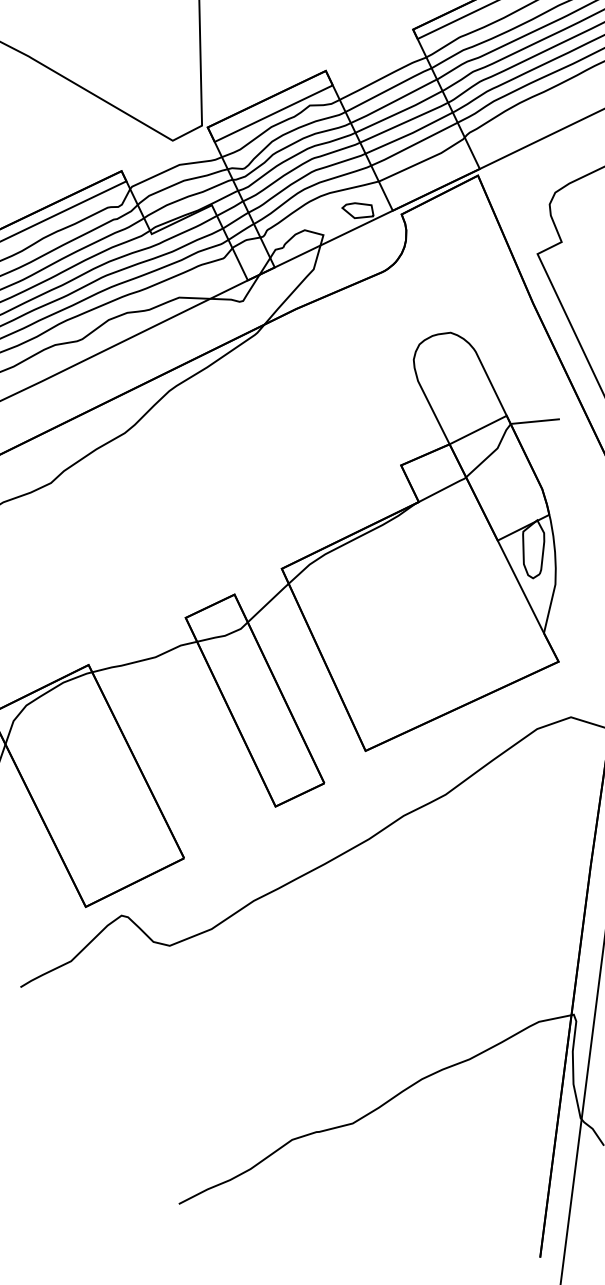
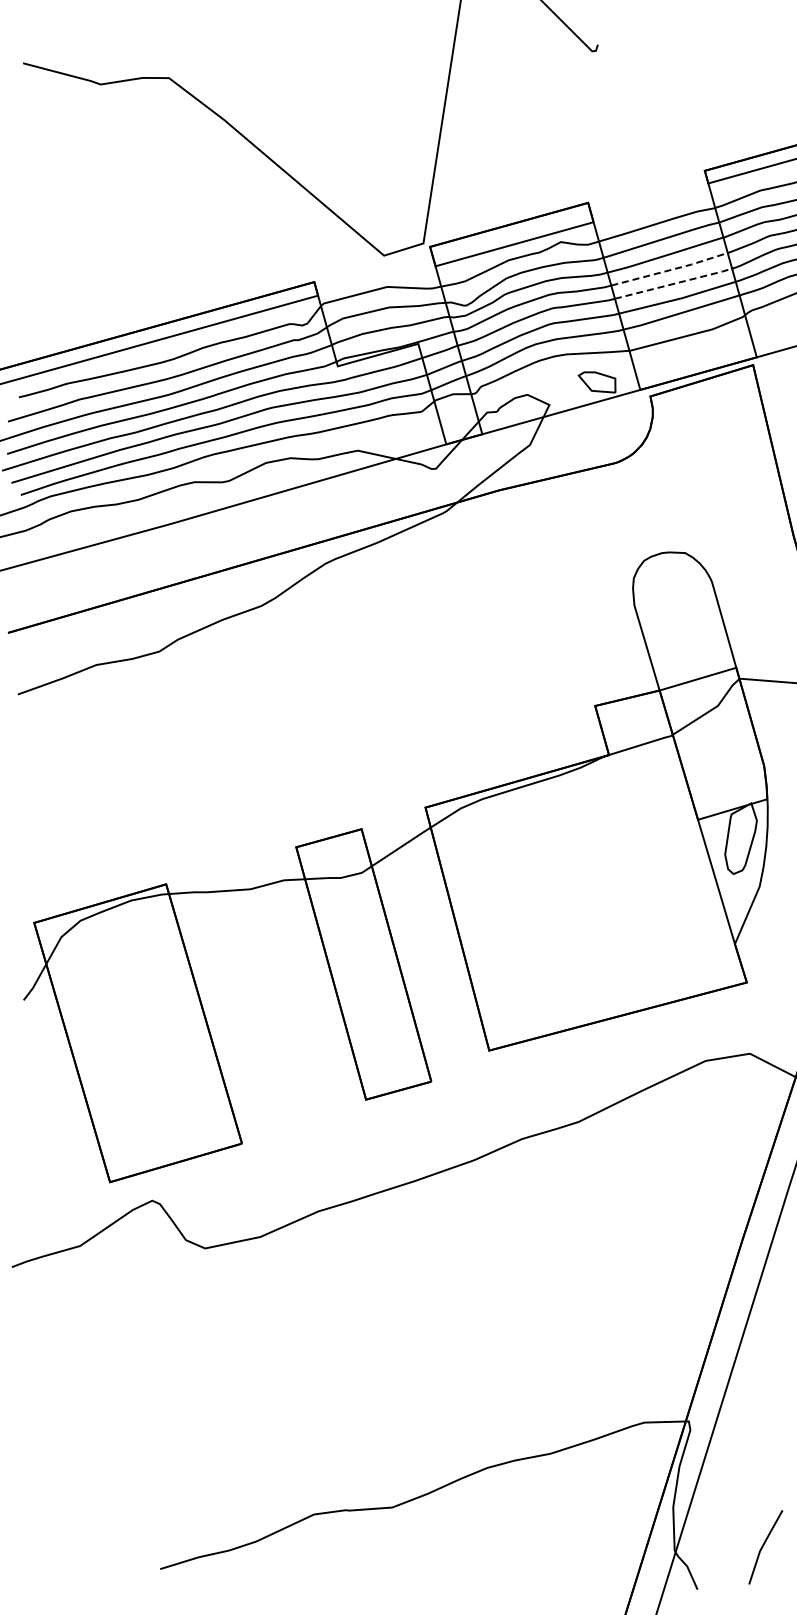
line: (400, 111) -> (671, 269), solid -> dashed
line: (404, 122) -> (674, 283), solid -> dashed

